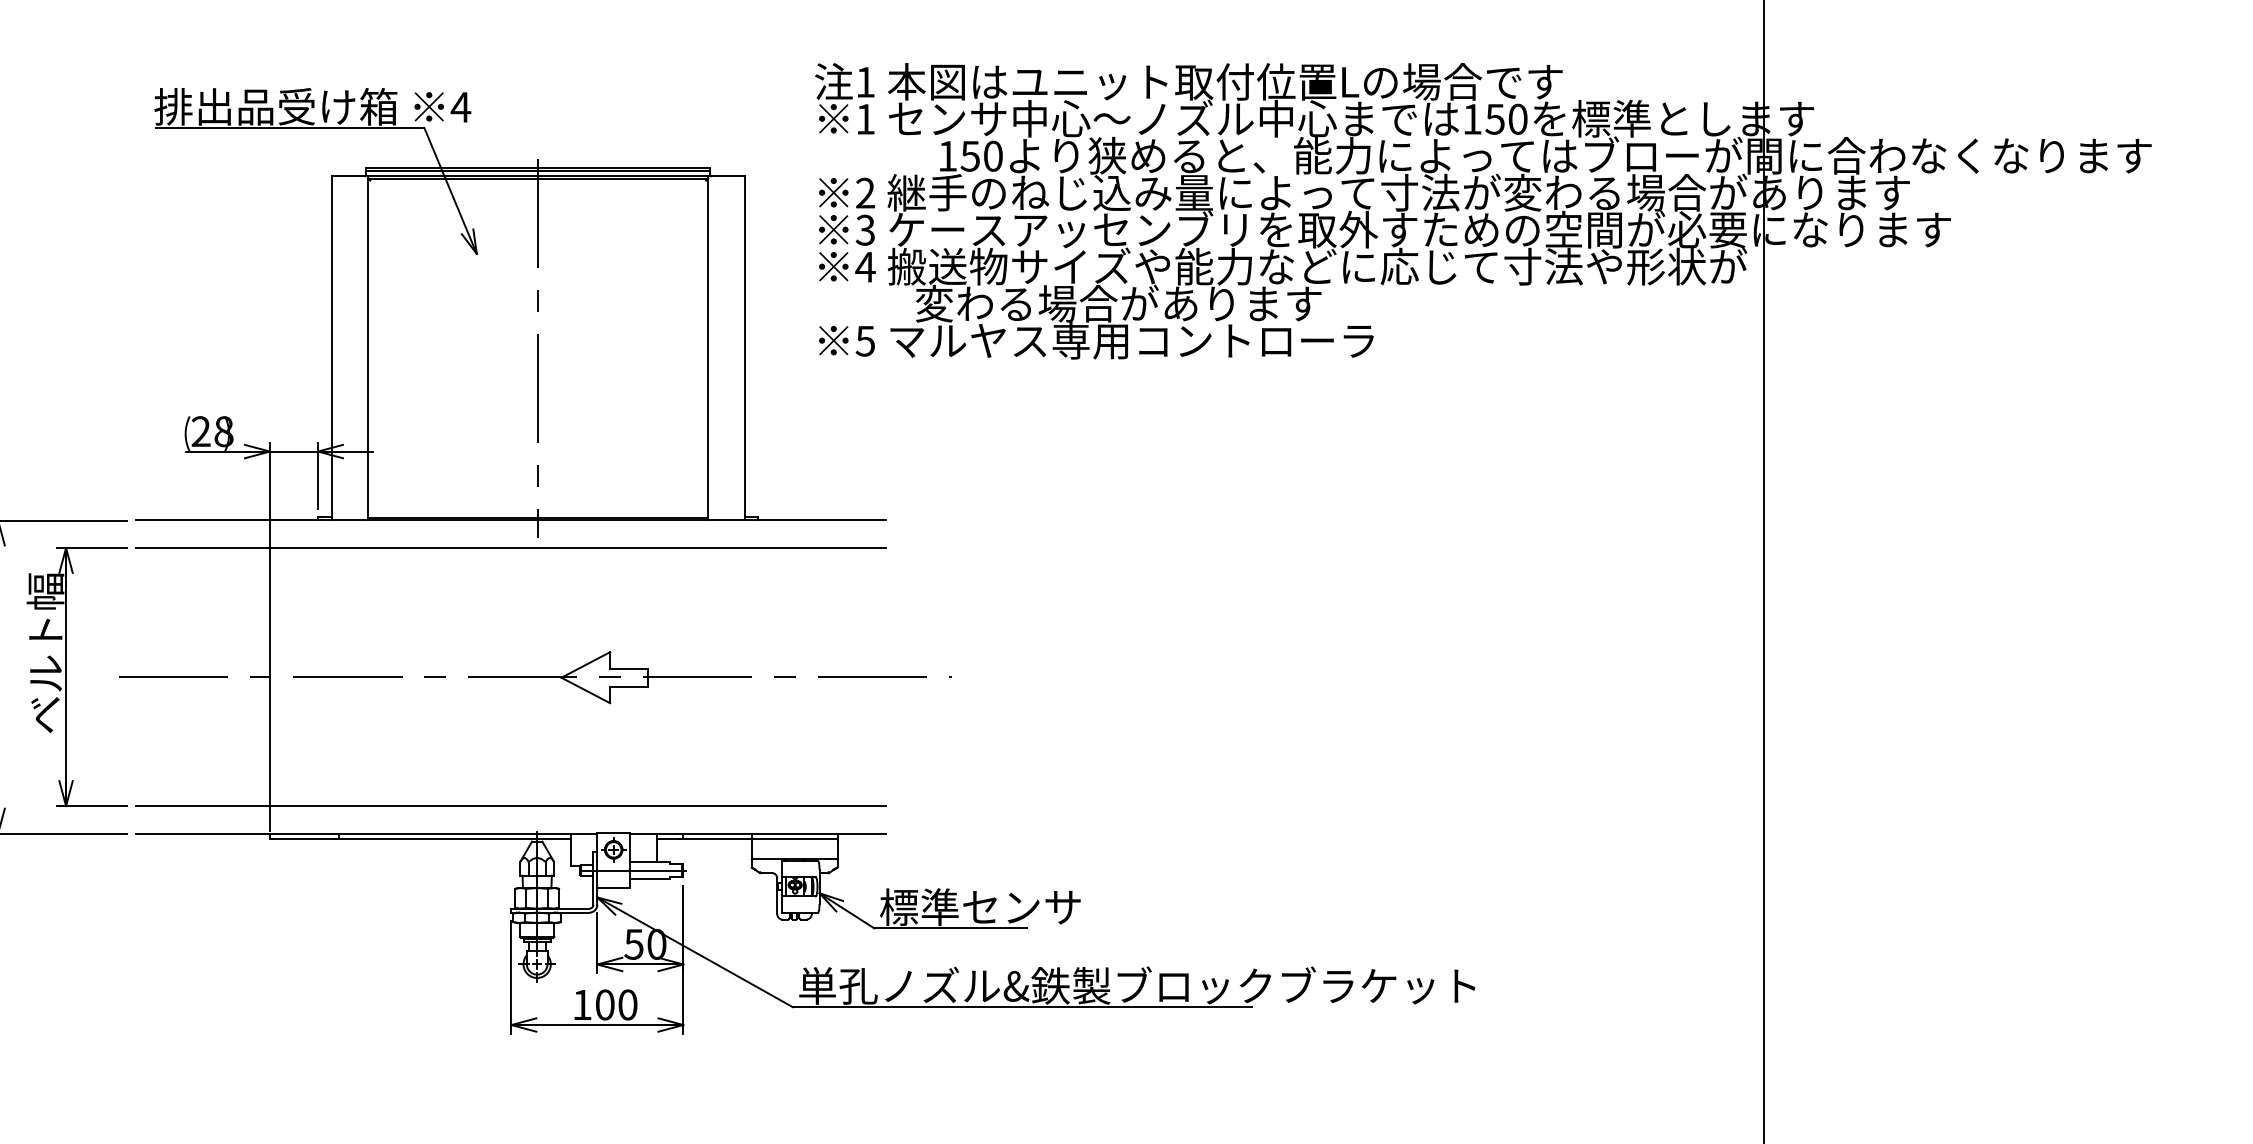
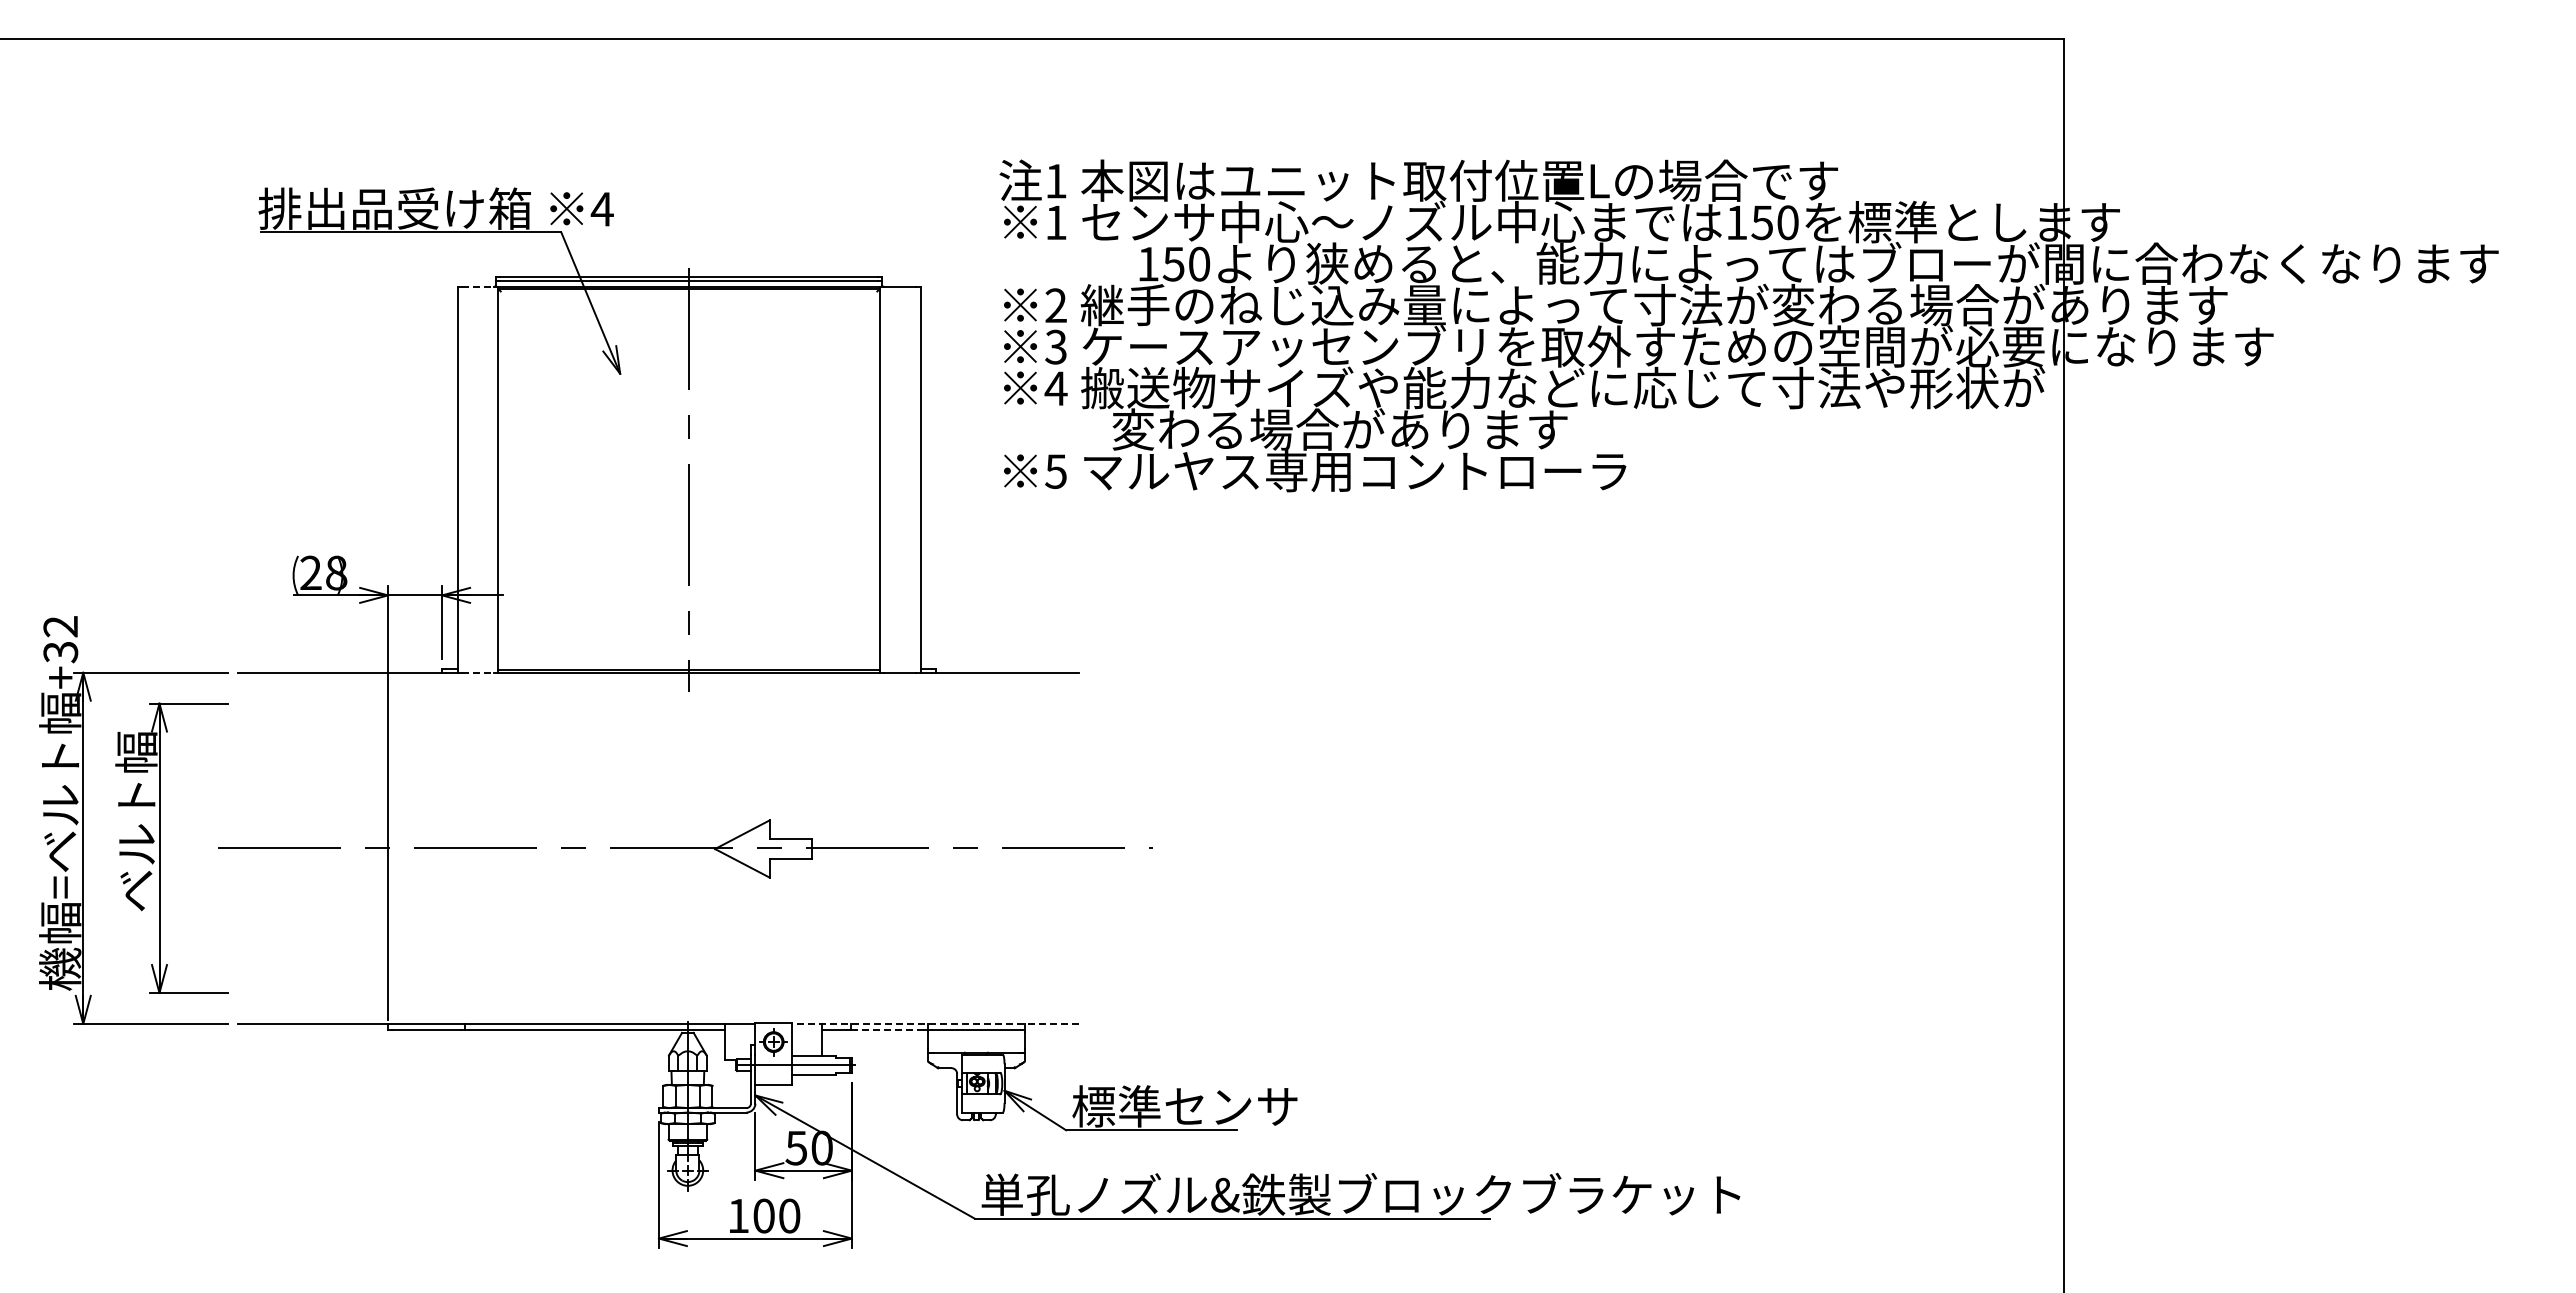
line: (349, 176) -> (477, 286), solid -> dashed
line: (349, 520) -> (477, 672), solid -> dashed
line: (510, 547) -> (657, 703), removed
line: (510, 805) -> (657, 992), removed
line: (757, 833) -> (934, 1023), solid -> dashed
line: (716, 838) -> (889, 1029), solid -> dashed

